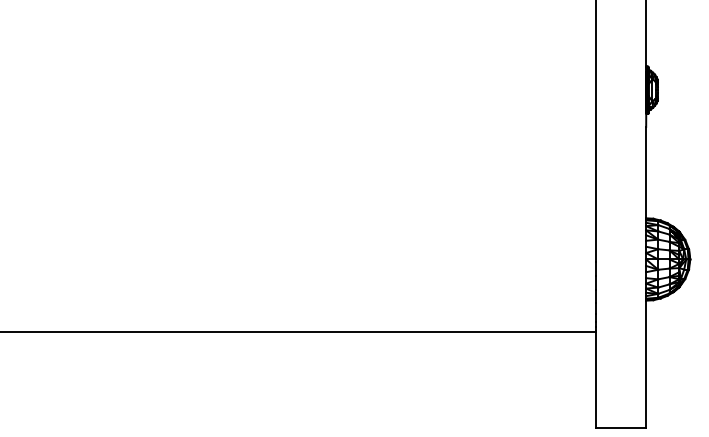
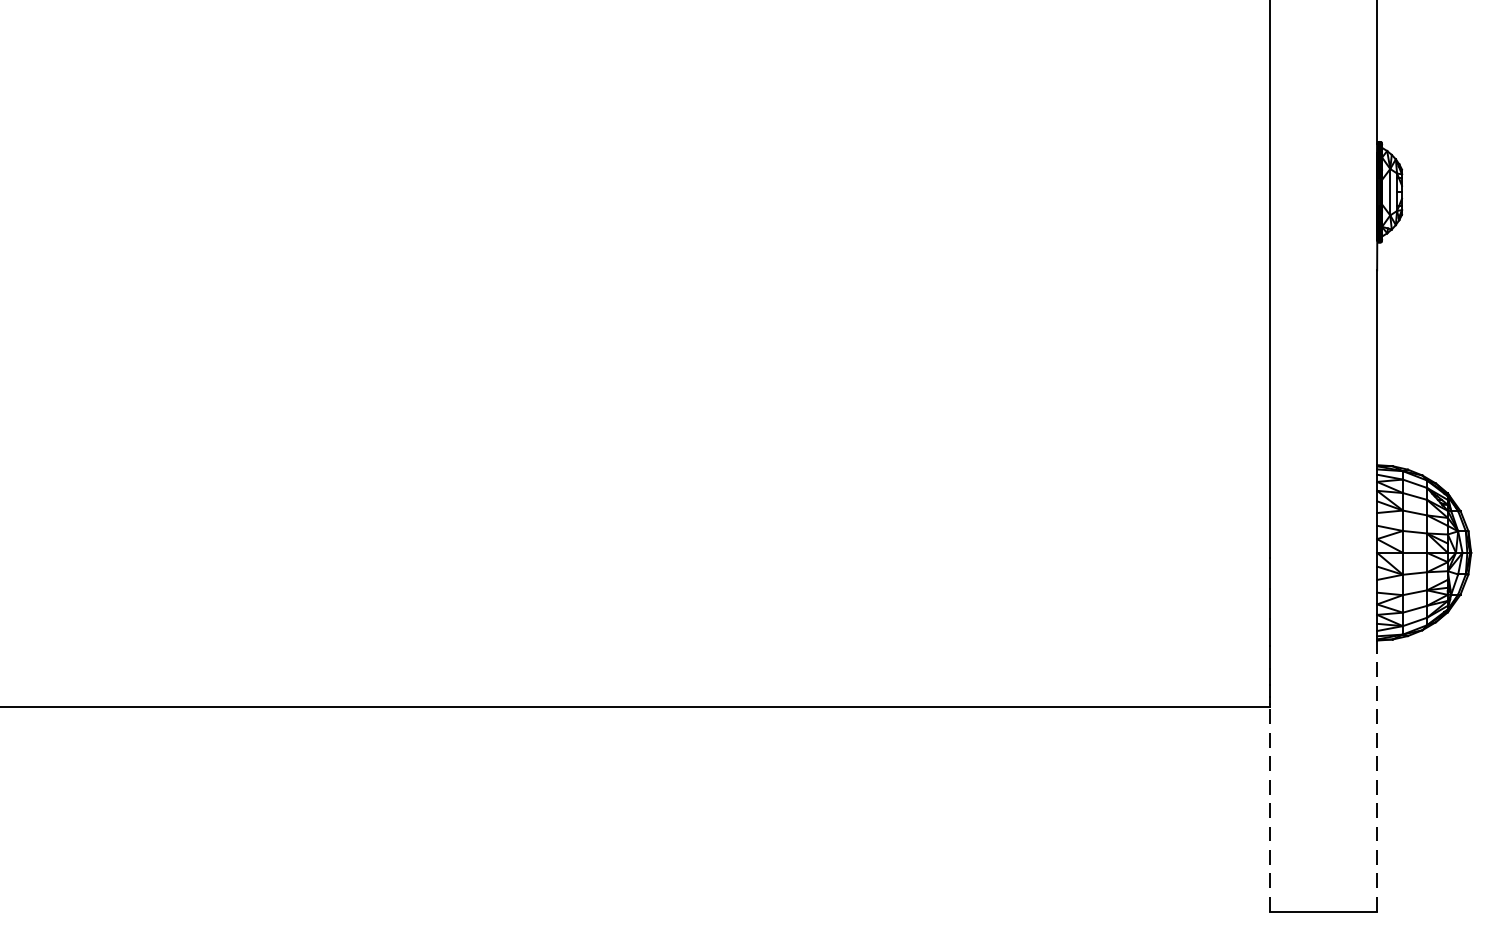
line: (646, 364) -> (1377, 776), solid -> dashed
line: (595, 379) -> (1269, 808), solid -> dashed

